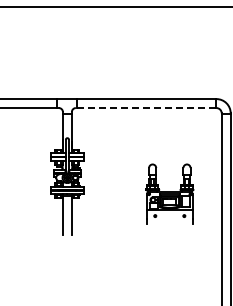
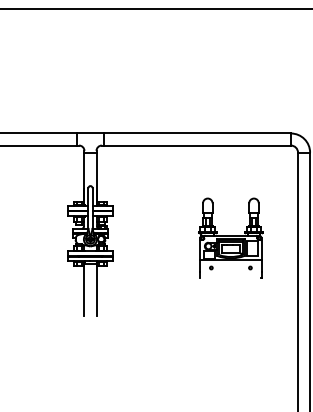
line: (145, 108) -> (195, 146), dashed -> solid
part: (169, 193) -> (230, 237), moved

